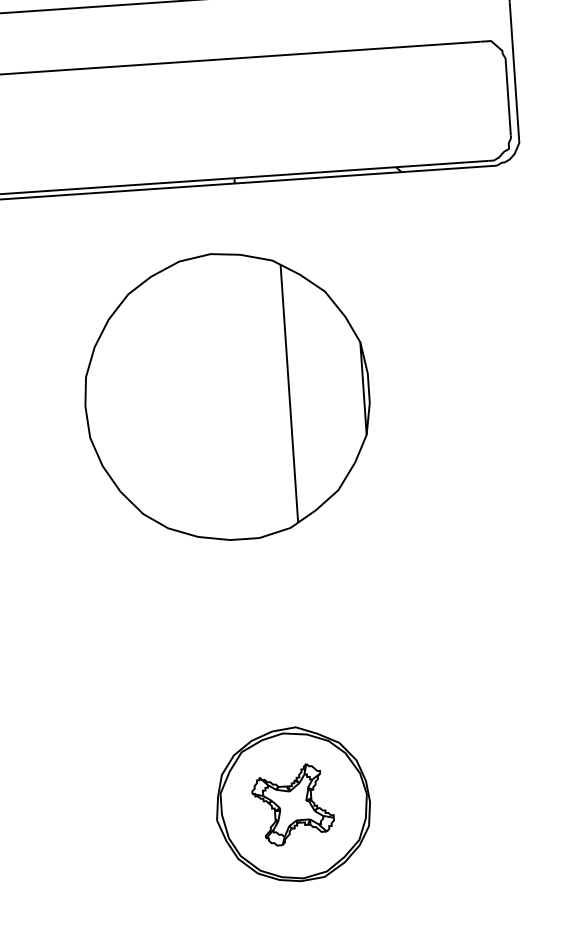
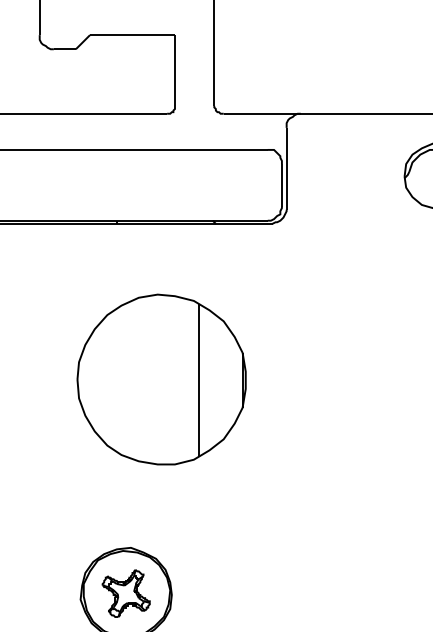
part: (226, 396) -> (161, 379), moved

